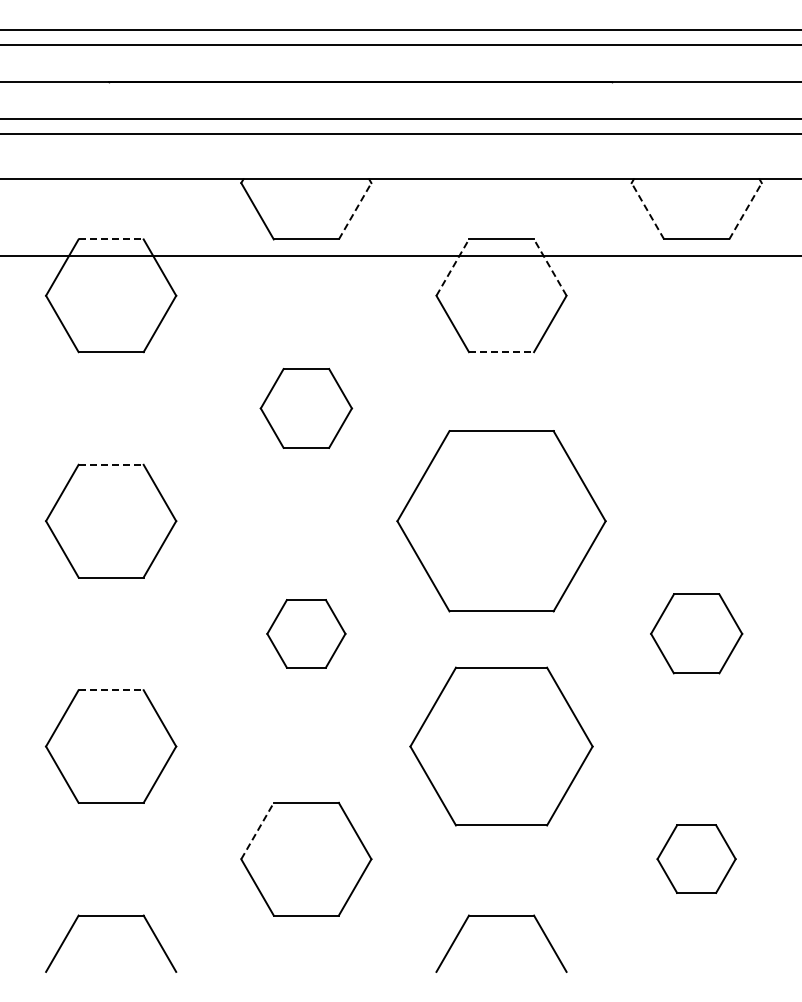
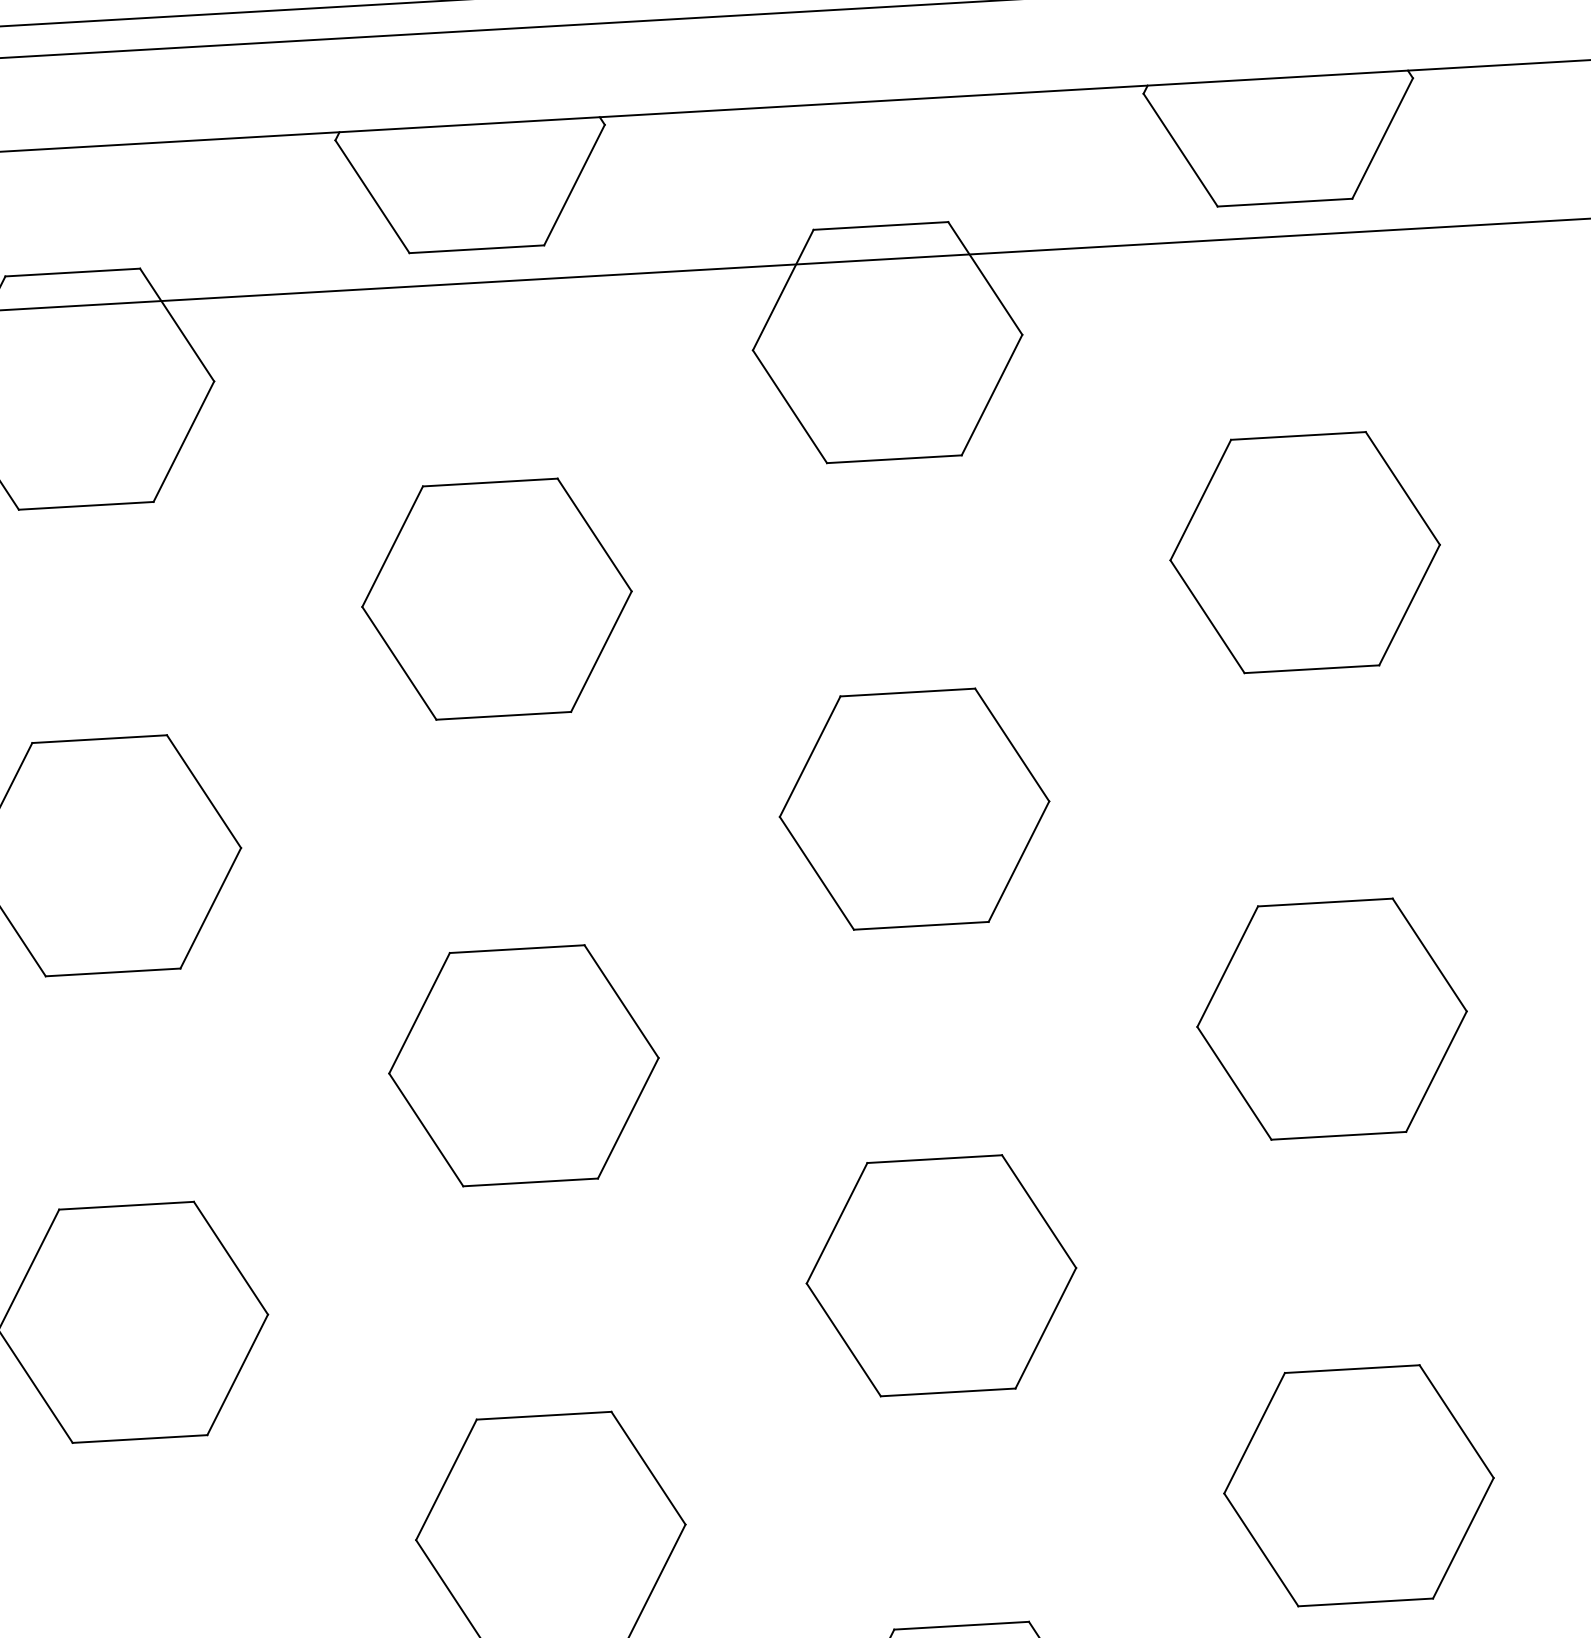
line: (355, 211) -> (575, 185), dashed -> solid
line: (647, 211) -> (1179, 150), dashed -> solid
line: (745, 211) -> (1382, 139), dashed -> solid
line: (111, 239) -> (73, 272), dashed -> solid
line: (452, 267) -> (782, 289), dashed -> solid
line: (550, 267) -> (985, 278), dashed -> solid
line: (501, 352) -> (894, 460), dashed -> solid
part: (306, 408) -> (497, 599), size x1.43
part: (696, 408) -> (1304, 552), added
line: (111, 464) -> (100, 738), dashed -> solid
part: (501, 520) -> (914, 807), size x0.62
part: (306, 633) -> (524, 1065), size x1.67
part: (696, 633) -> (1331, 1018), size x1.43
line: (111, 690) -> (127, 1206), dashed -> solid
part: (501, 746) -> (941, 1275), size x0.71
line: (257, 831) -> (446, 1480), dashed -> solid
part: (696, 858) -> (1358, 1484), size x1.67

